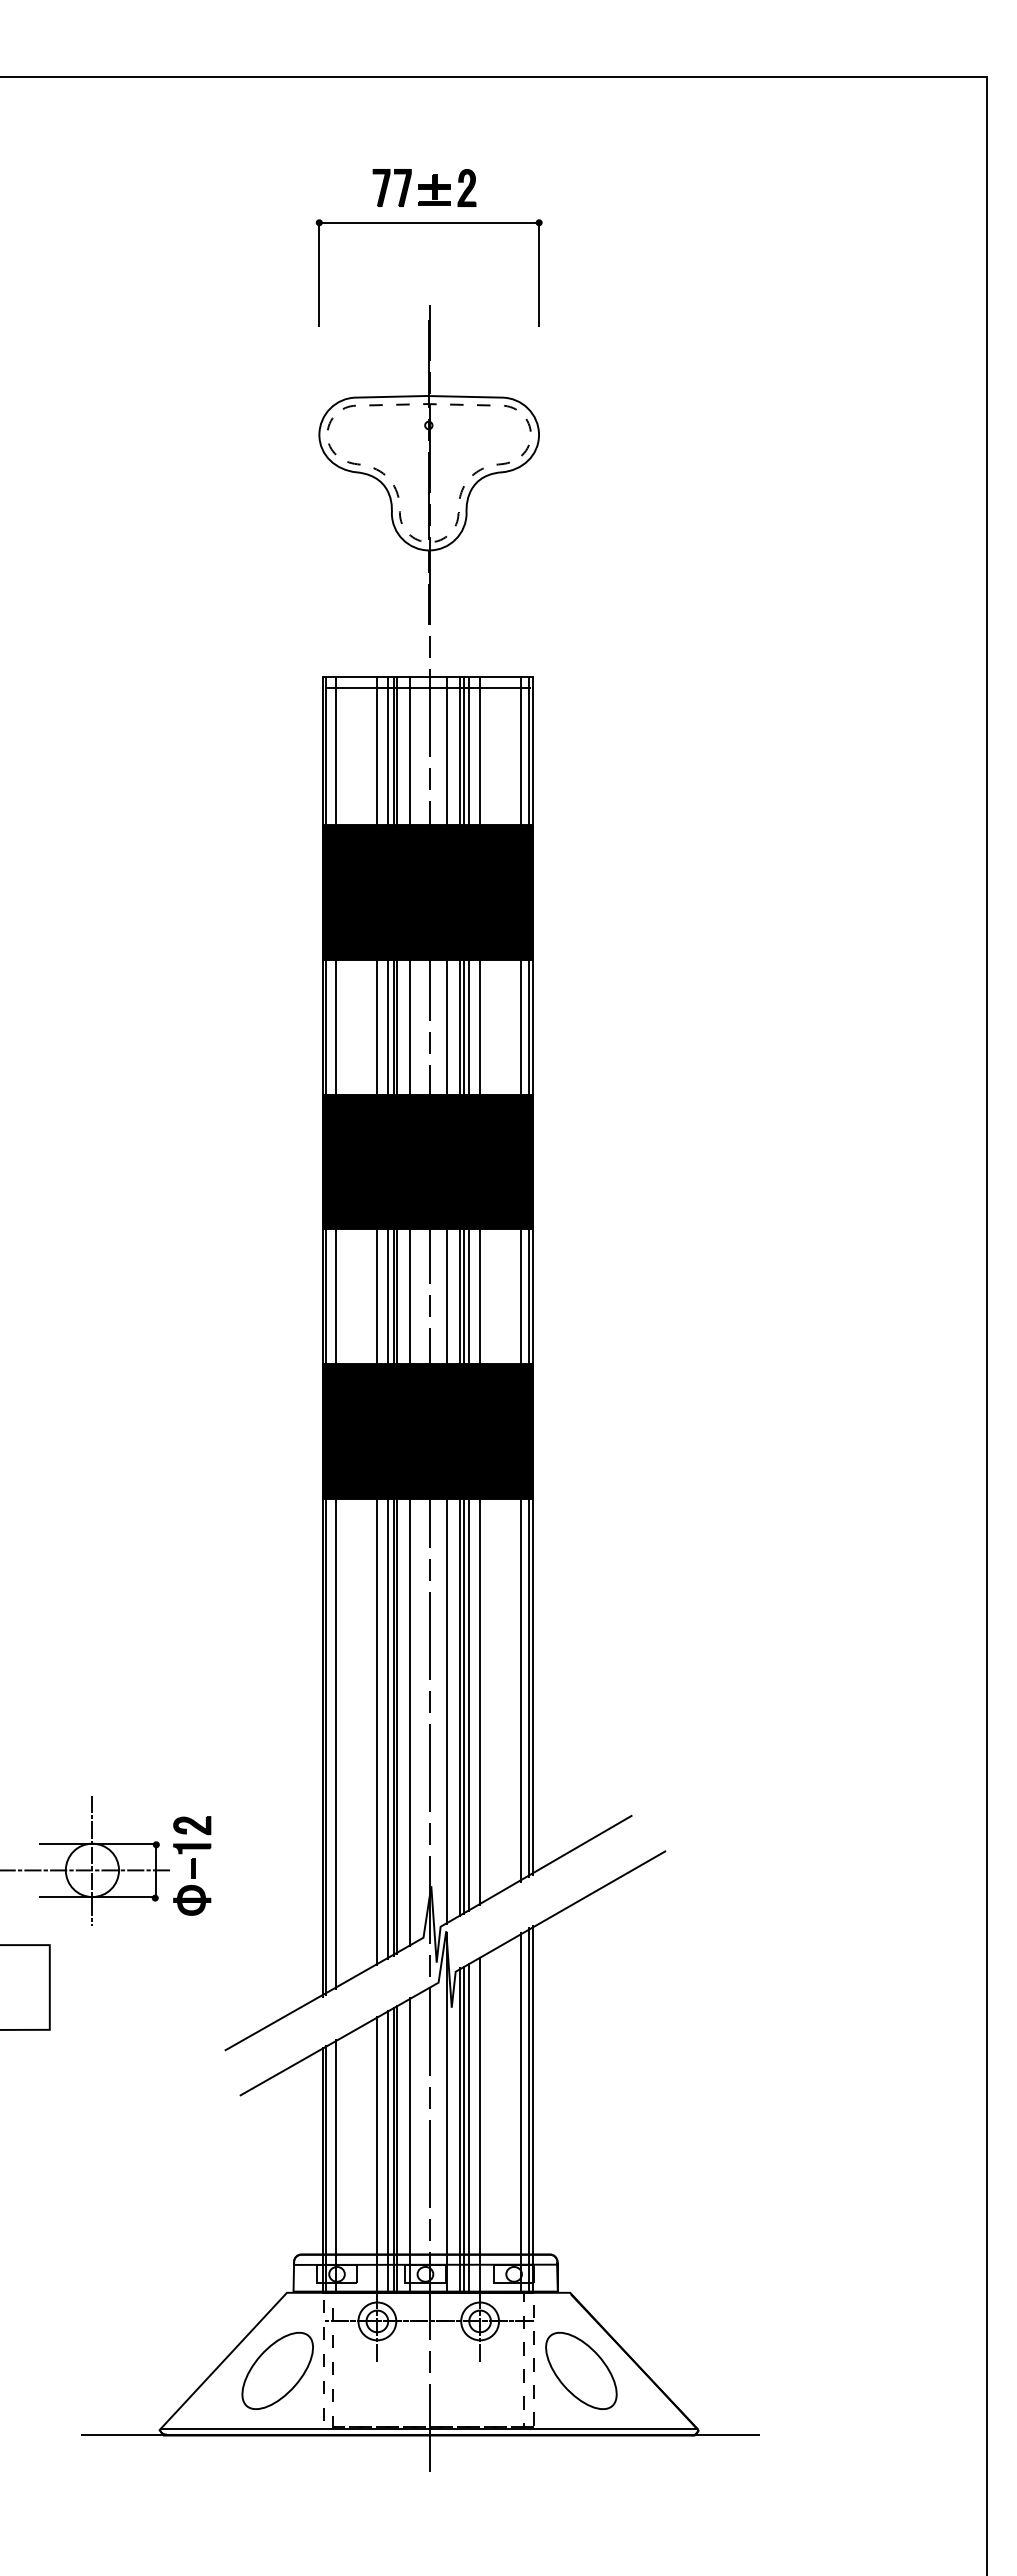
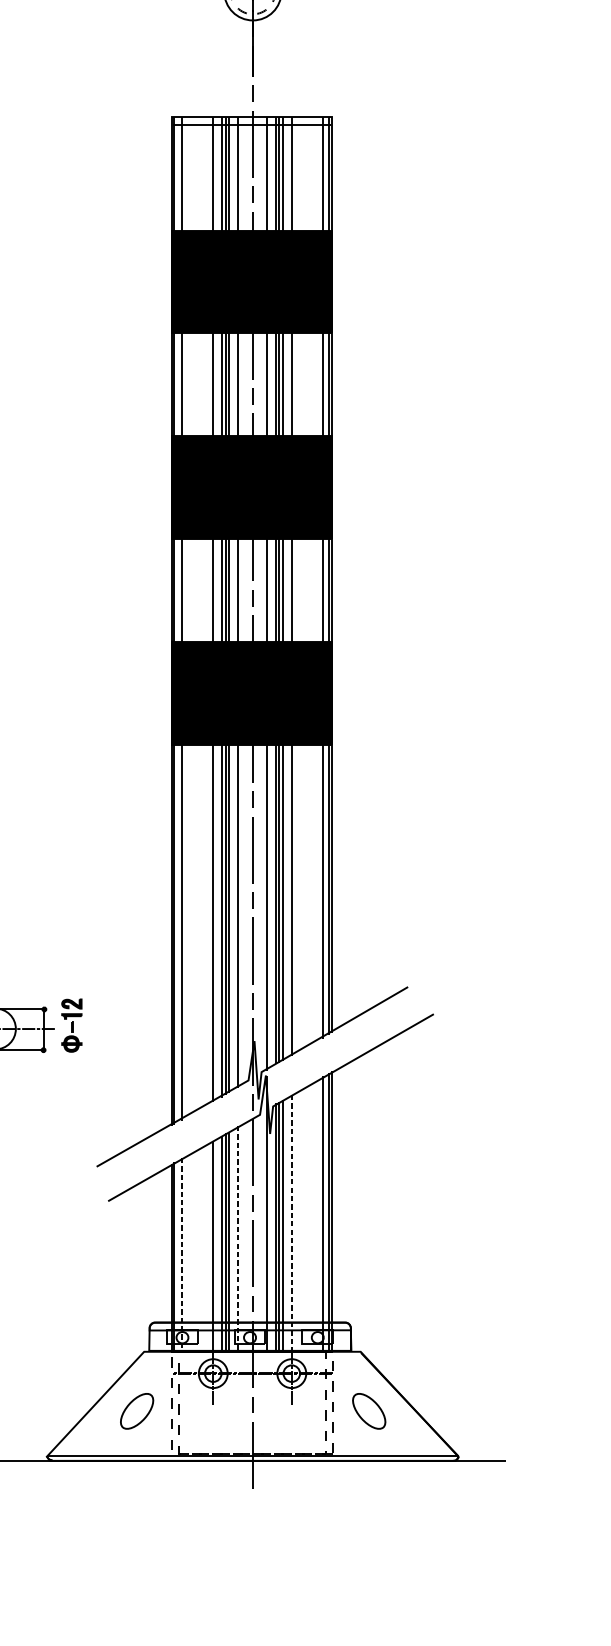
part: (192, 1865) -> (72, 1025), size x0.7
line: (479, 2124) -> (291, 1223), solid -> dashed
line: (410, 2144) -> (238, 1238), solid -> dashed
line: (335, 2165) -> (181, 1254), solid -> dashed
part: (277, 2370) -> (136, 1411), size x0.6
part: (581, 2370) -> (369, 1411), size x0.6

